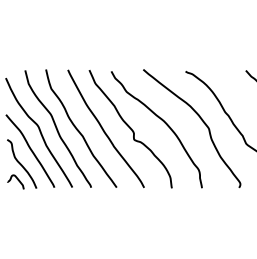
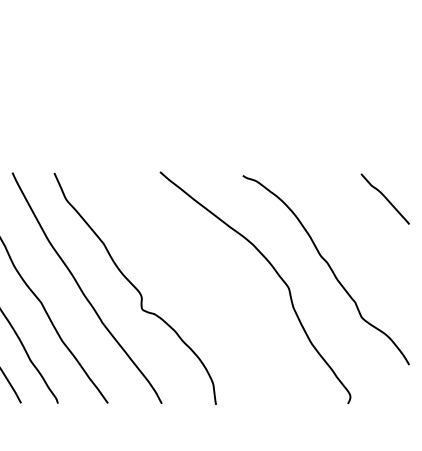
curve: (163, 122) -> (199, 275), removed

